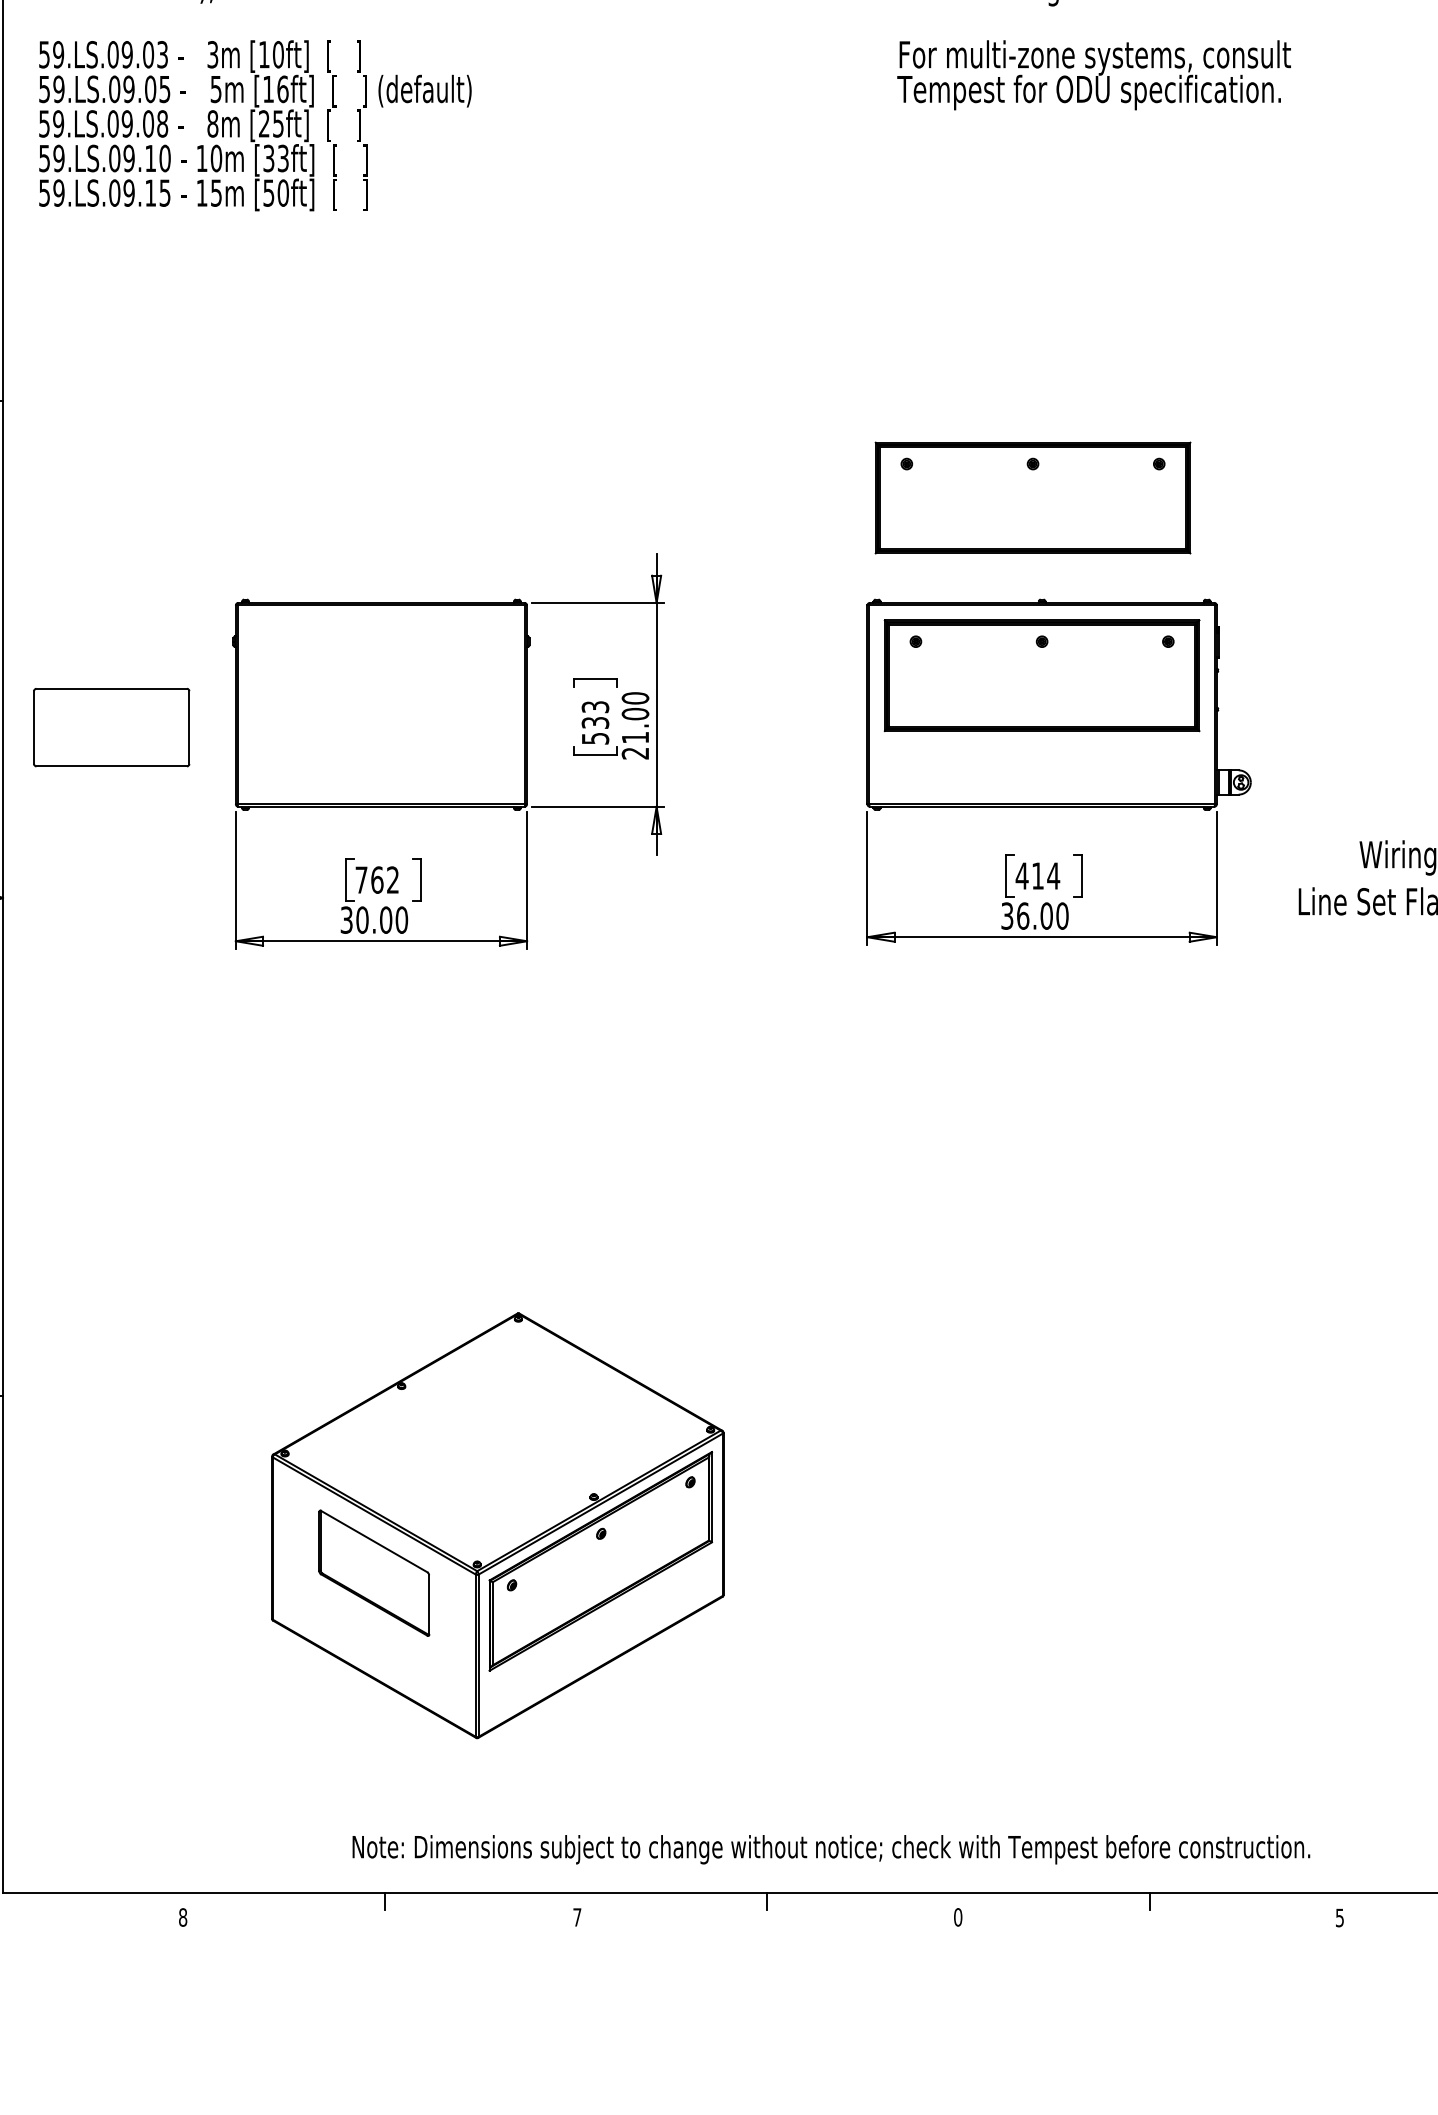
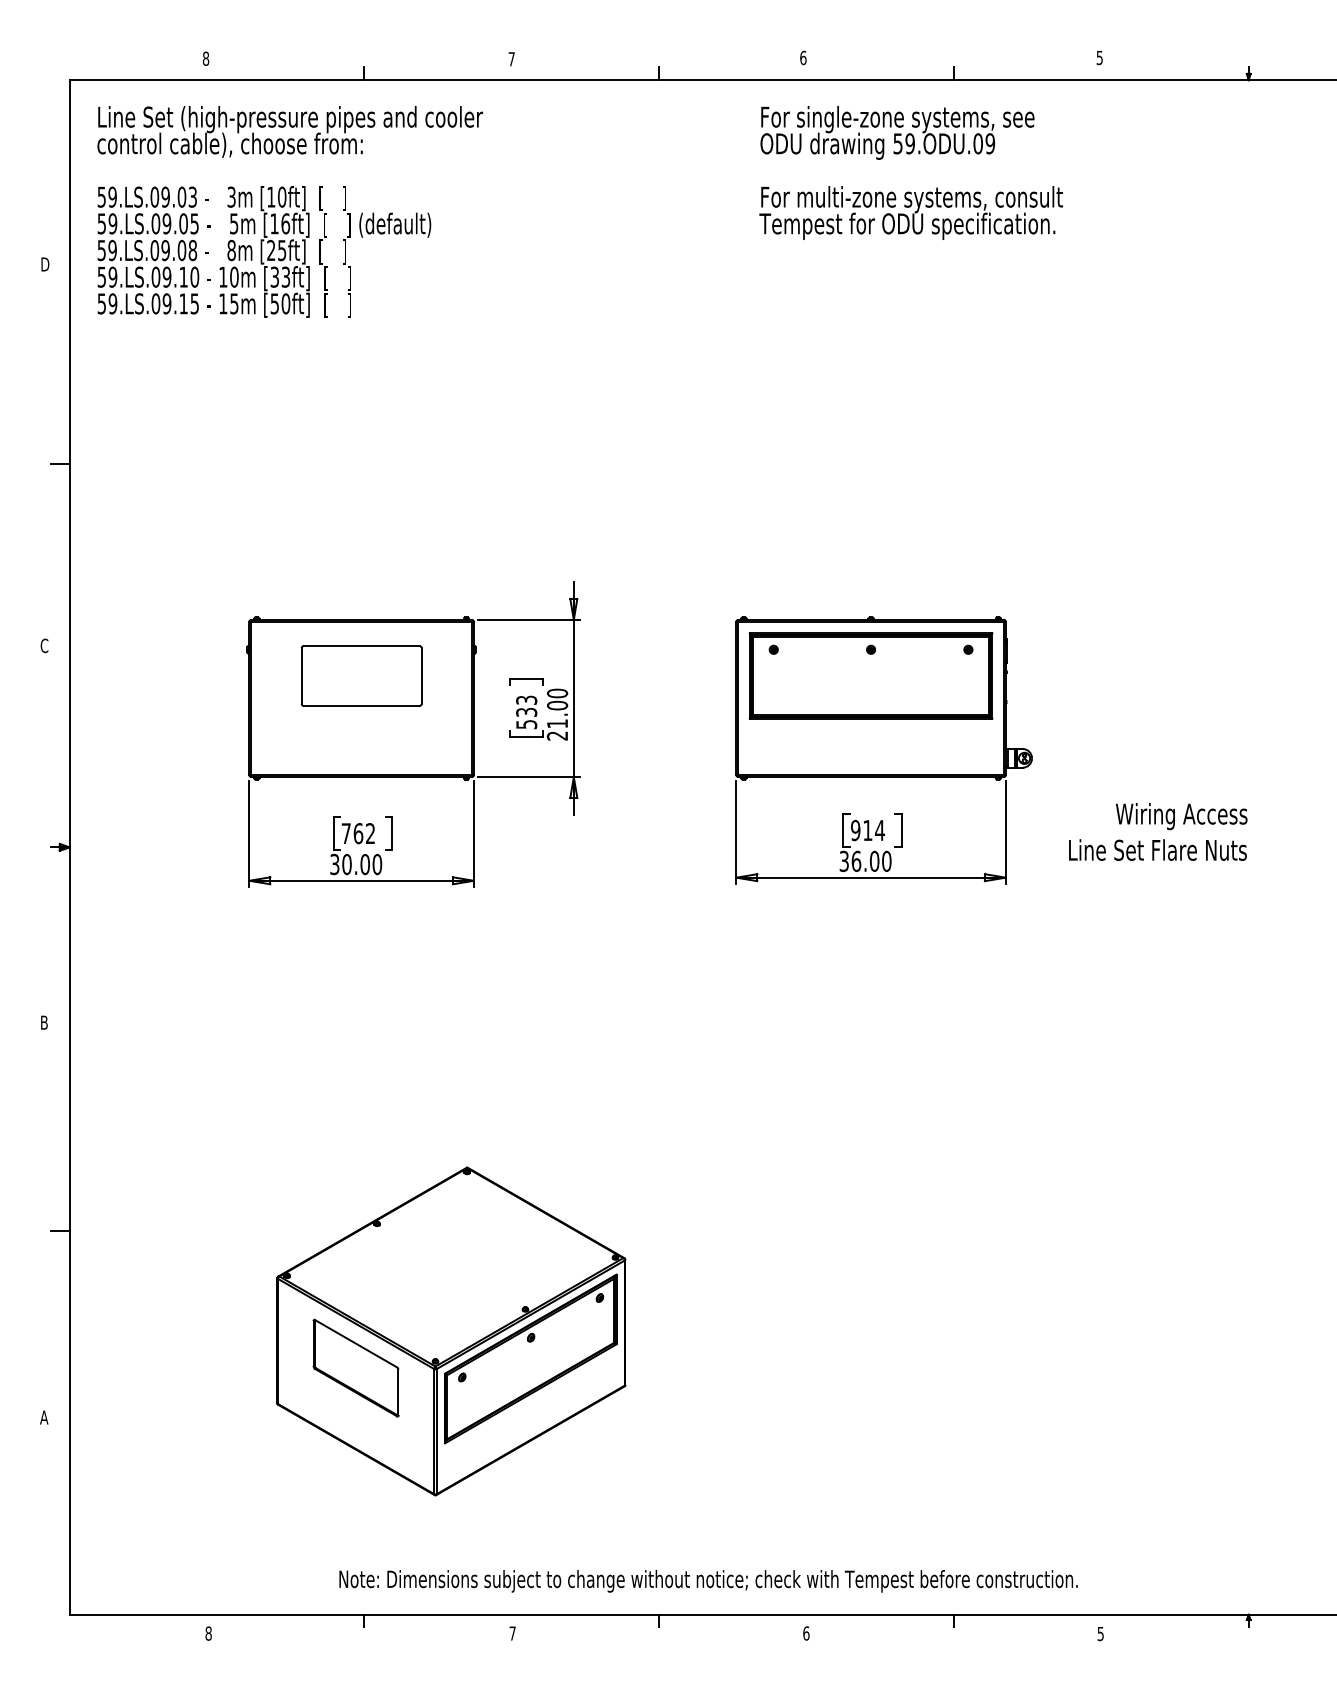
part: (1032, 497) -> (863, 538), removed
part: (111, 726) -> (361, 675), moved
text: (1021, 876) -> (855, 830), 414 -> 914
text: (958, 1917) -> (806, 1633), 0 -> 6

